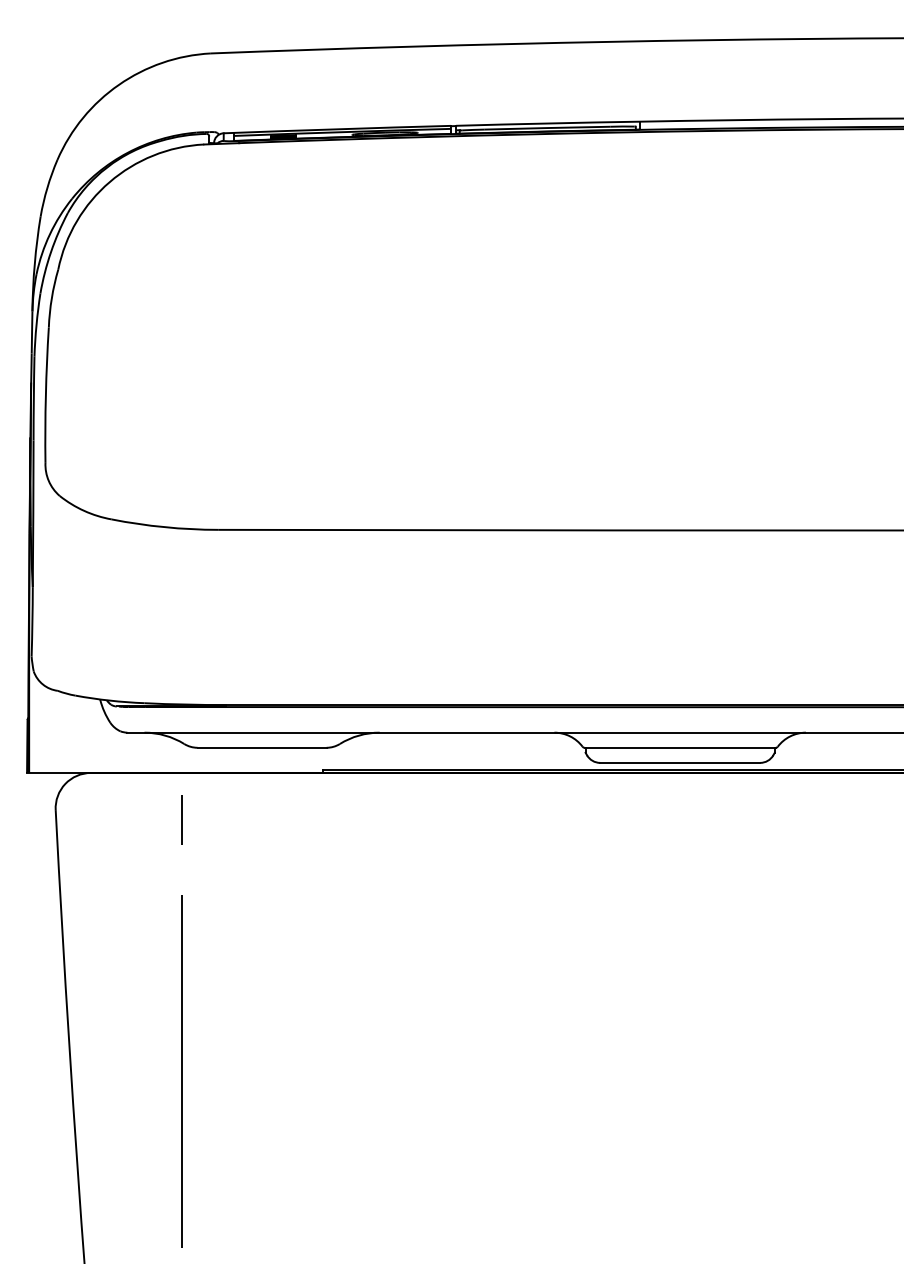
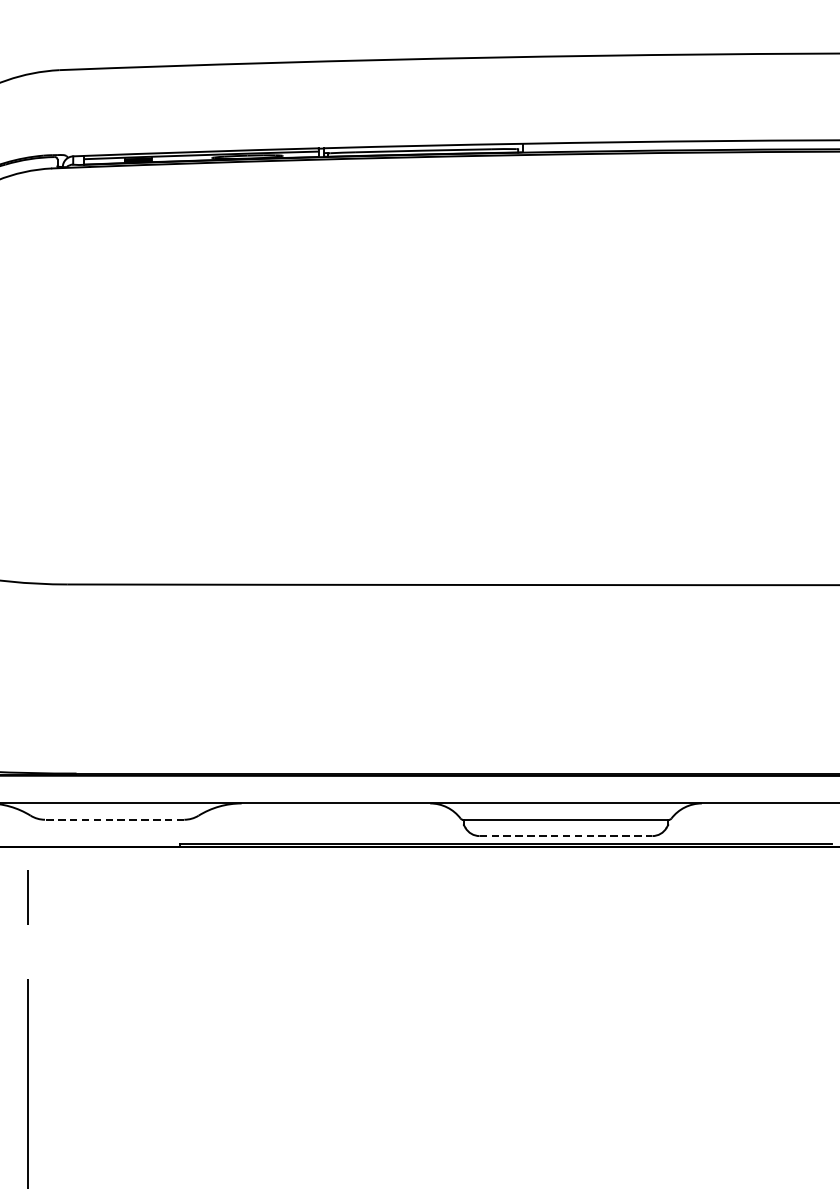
line: (262, 747) -> (115, 819), solid -> dashed
line: (680, 762) -> (566, 835), solid -> dashed

